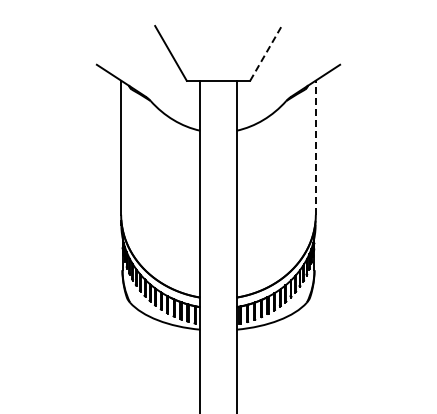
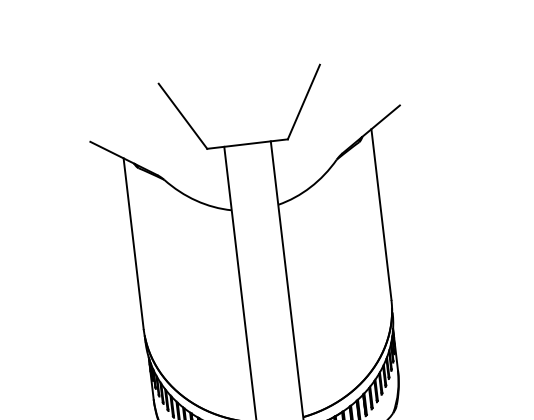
line: (266, 53) -> (304, 102), dashed -> solid
line: (315, 147) -> (380, 214), dashed -> solid

